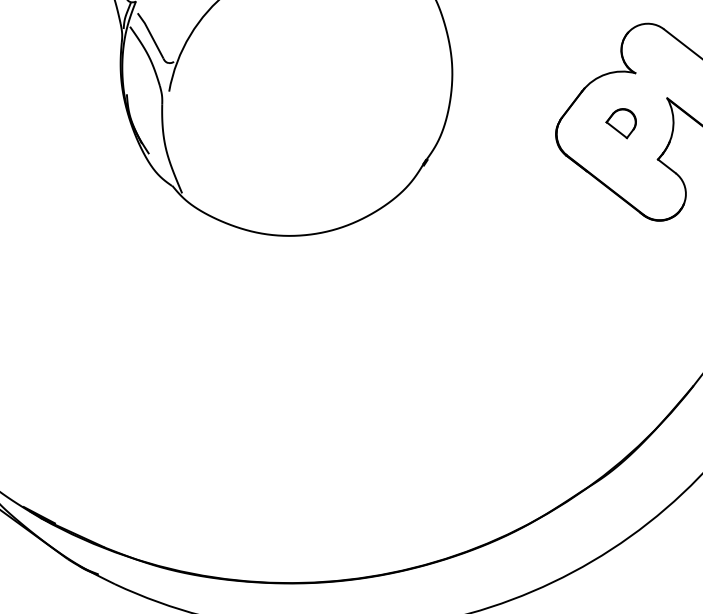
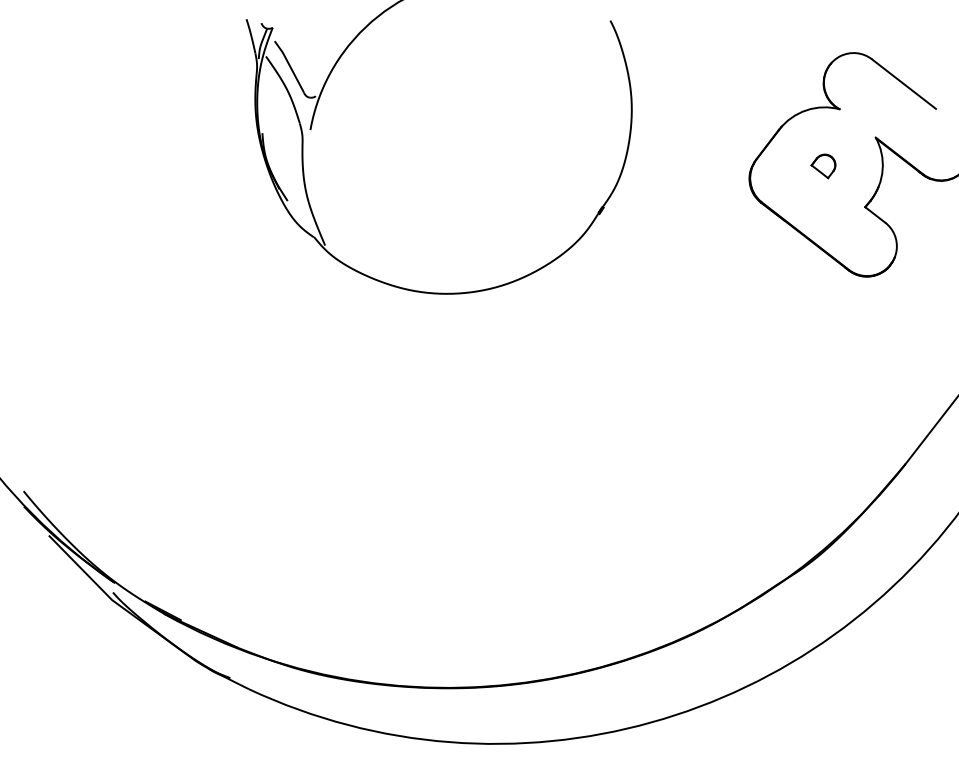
part: (621, 123) -> (823, 166), size x0.71

